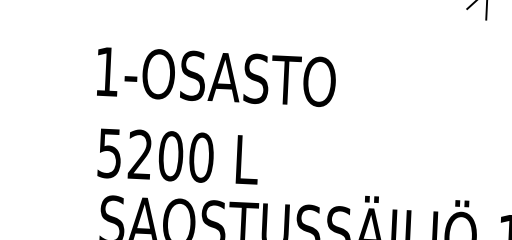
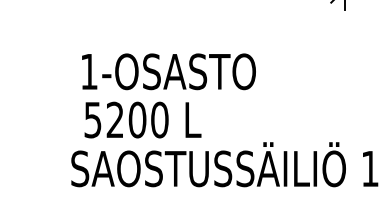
text: (215, 76) -> (168, 71), moved
text: (177, 155) -> (142, 119), moved

